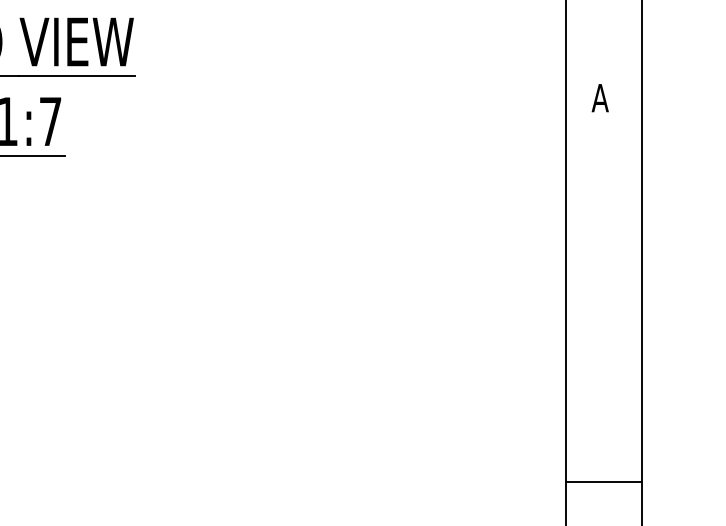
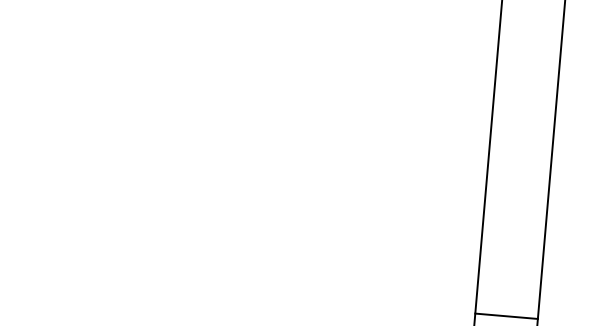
line: (603, 482) -> (506, 316), moved

